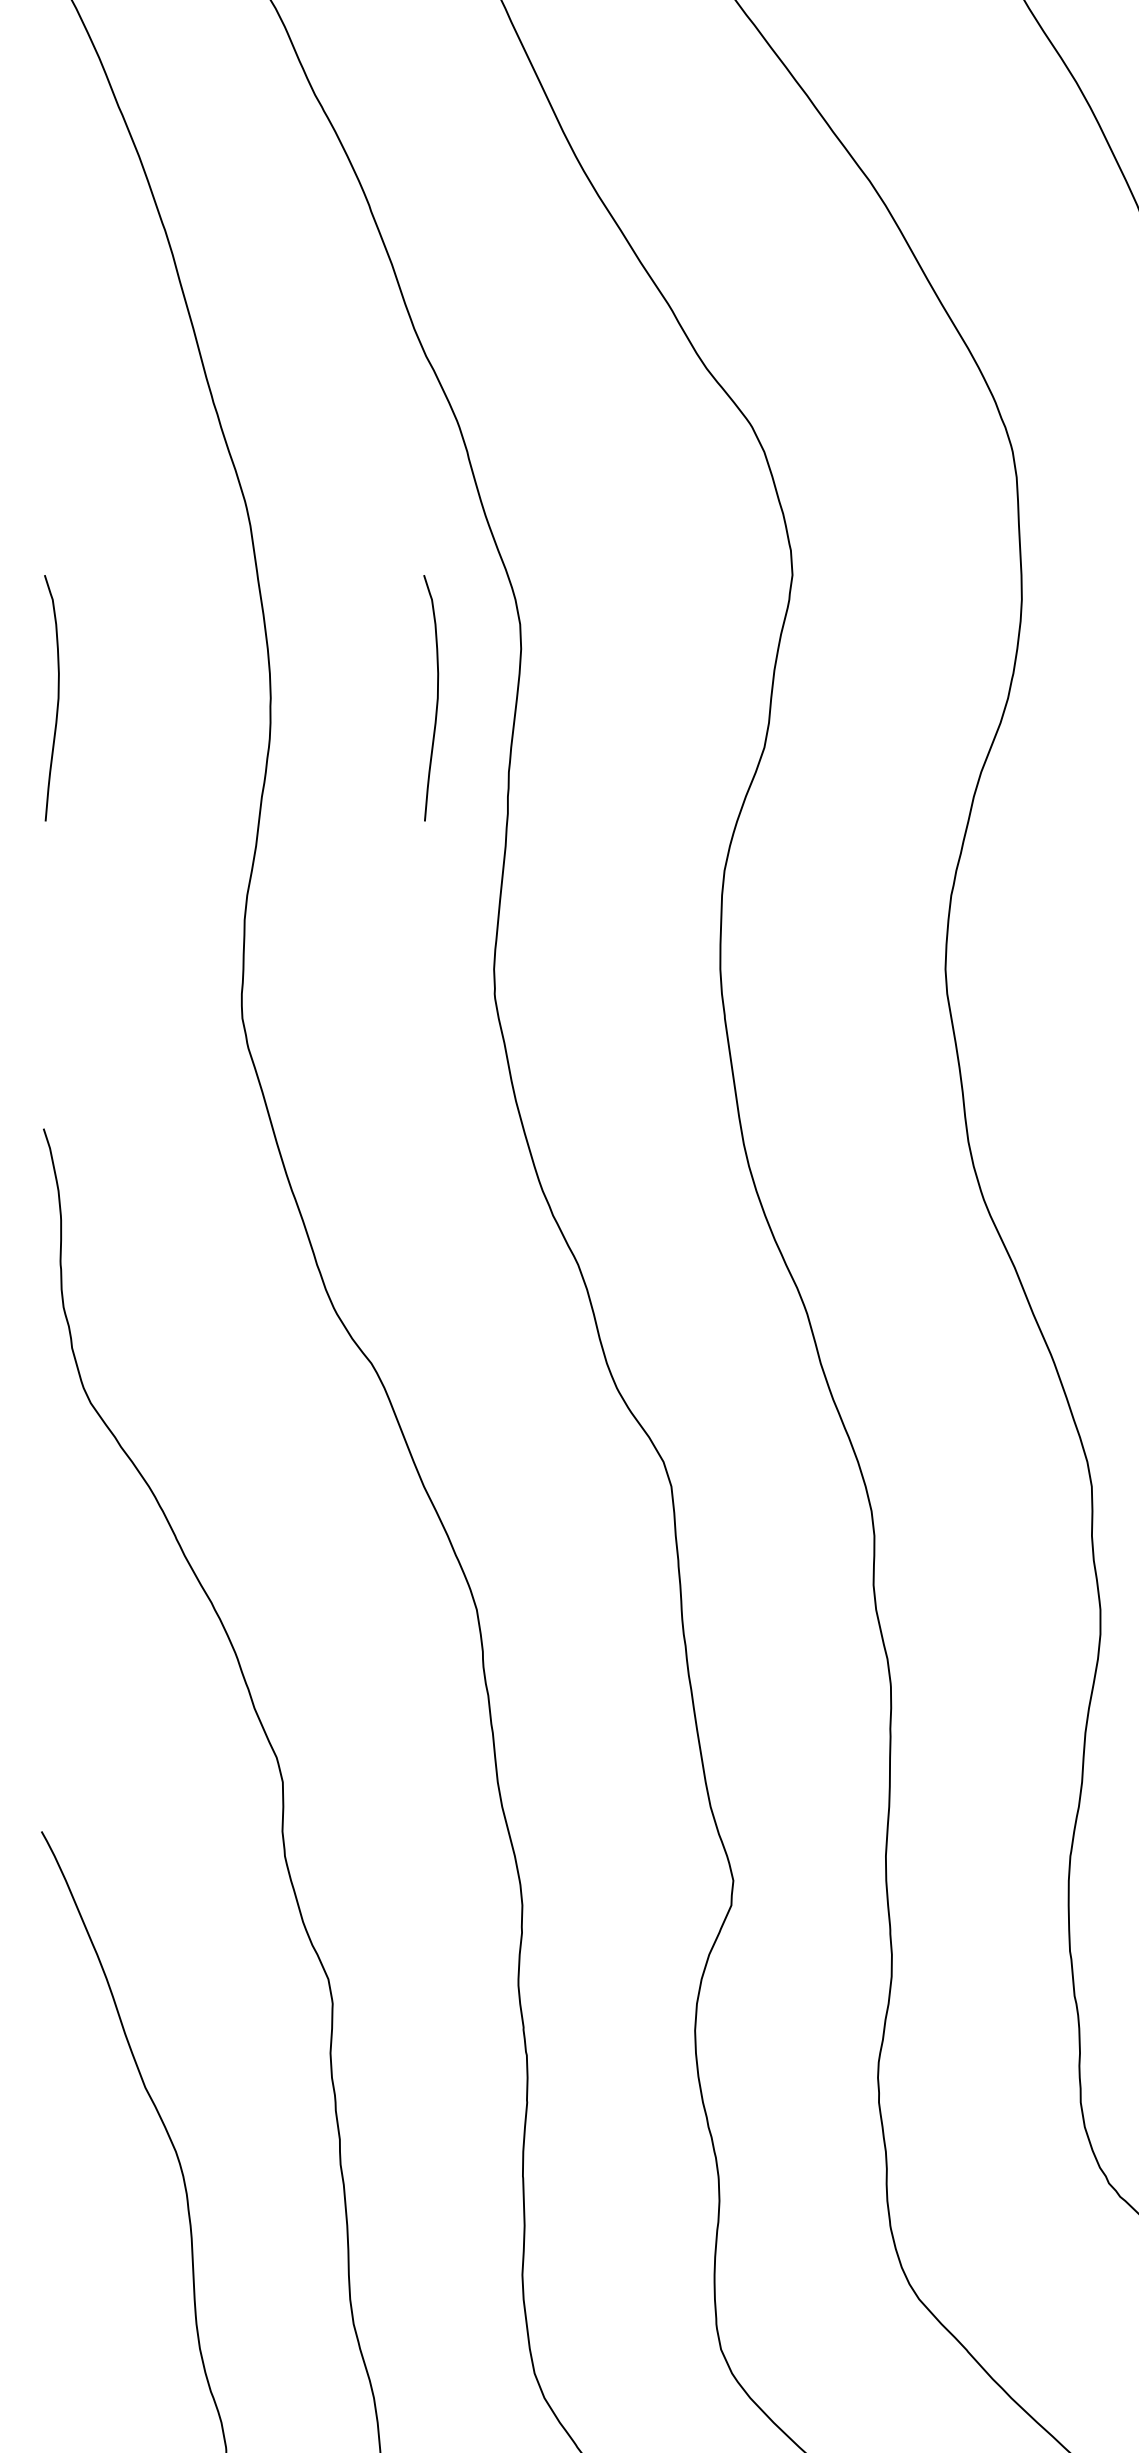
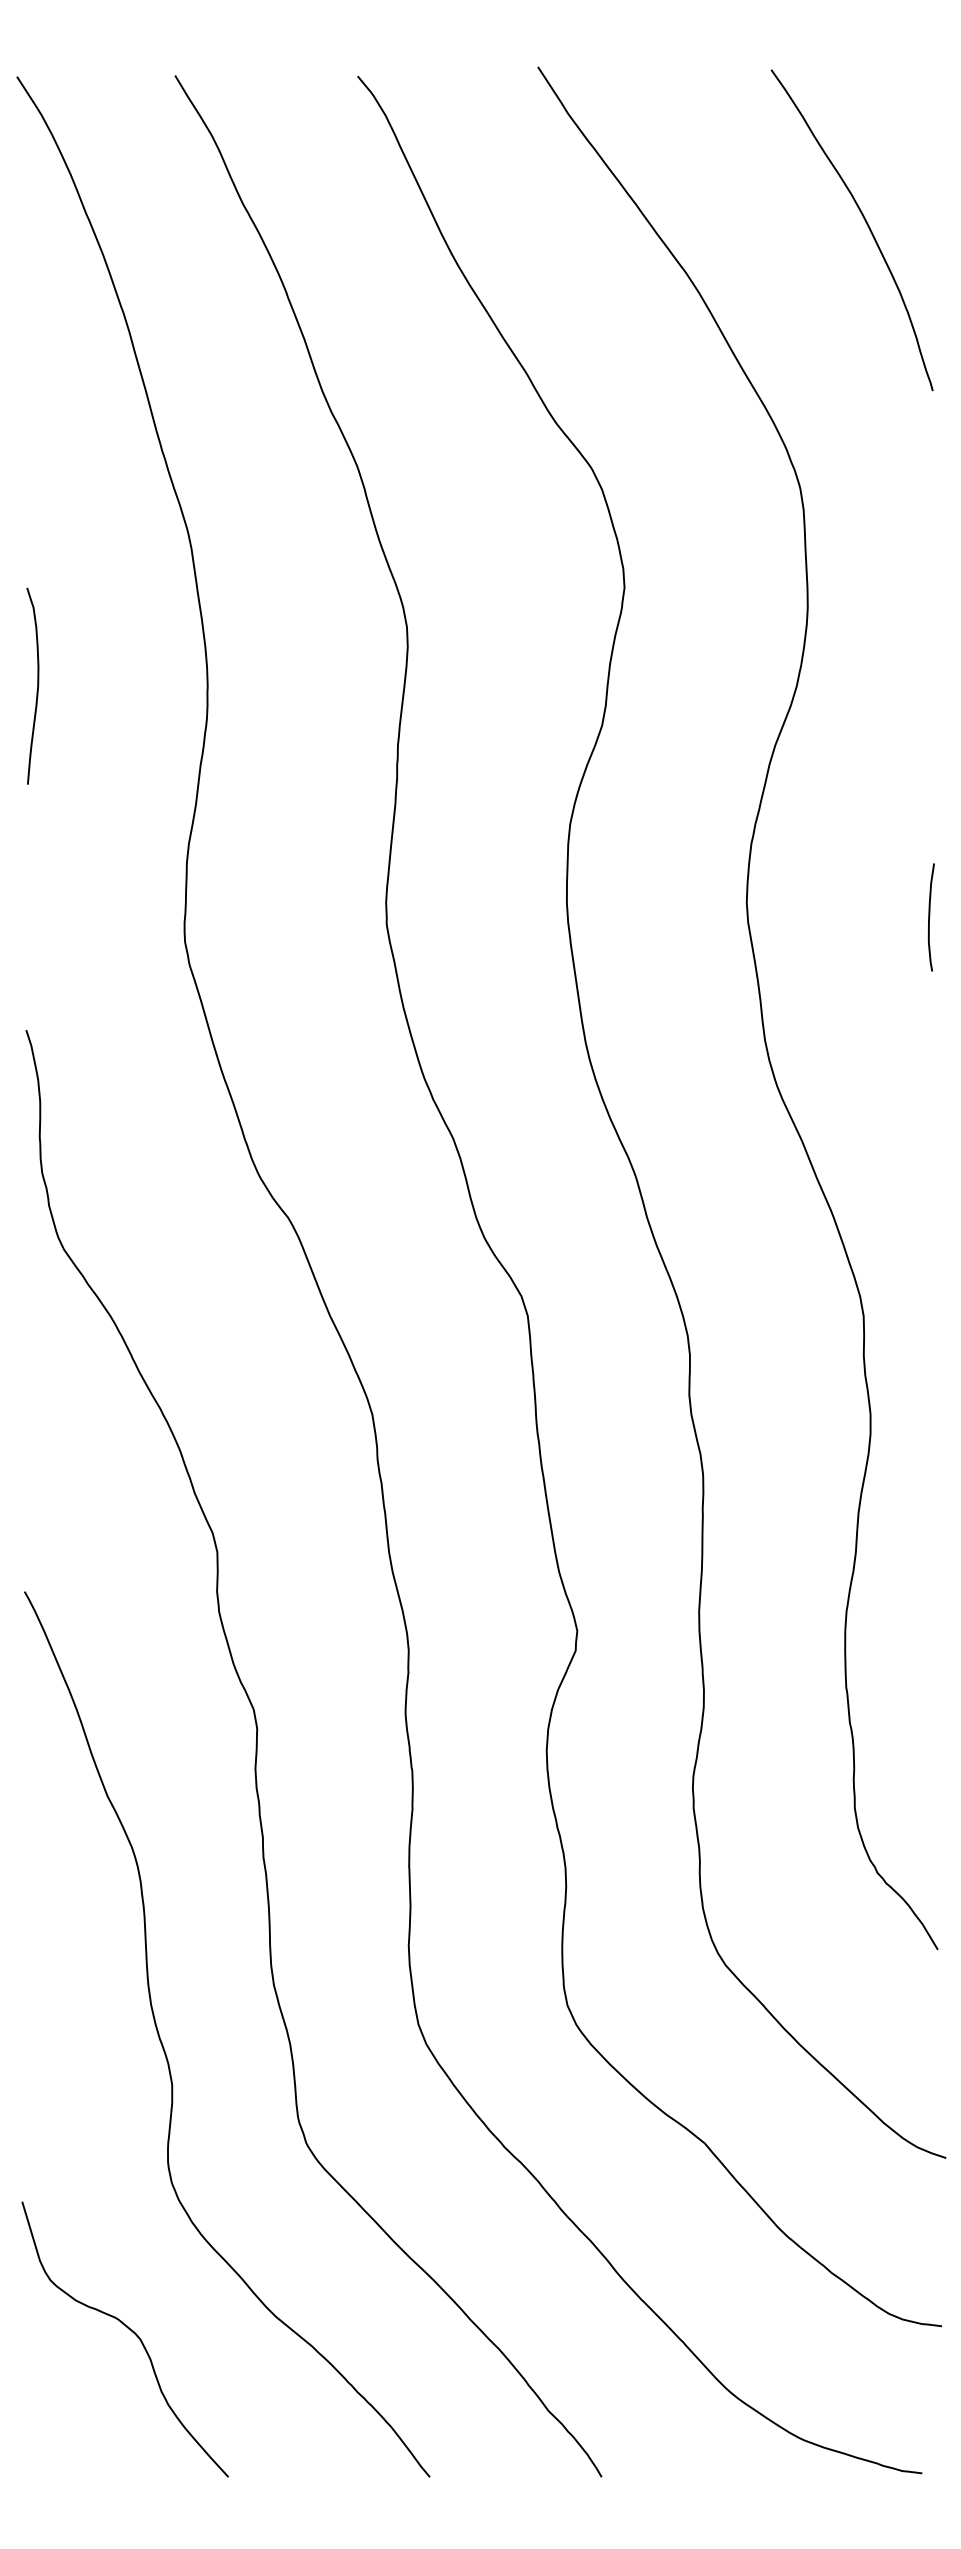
curve: (436, 697) -> (340, 685), removed

